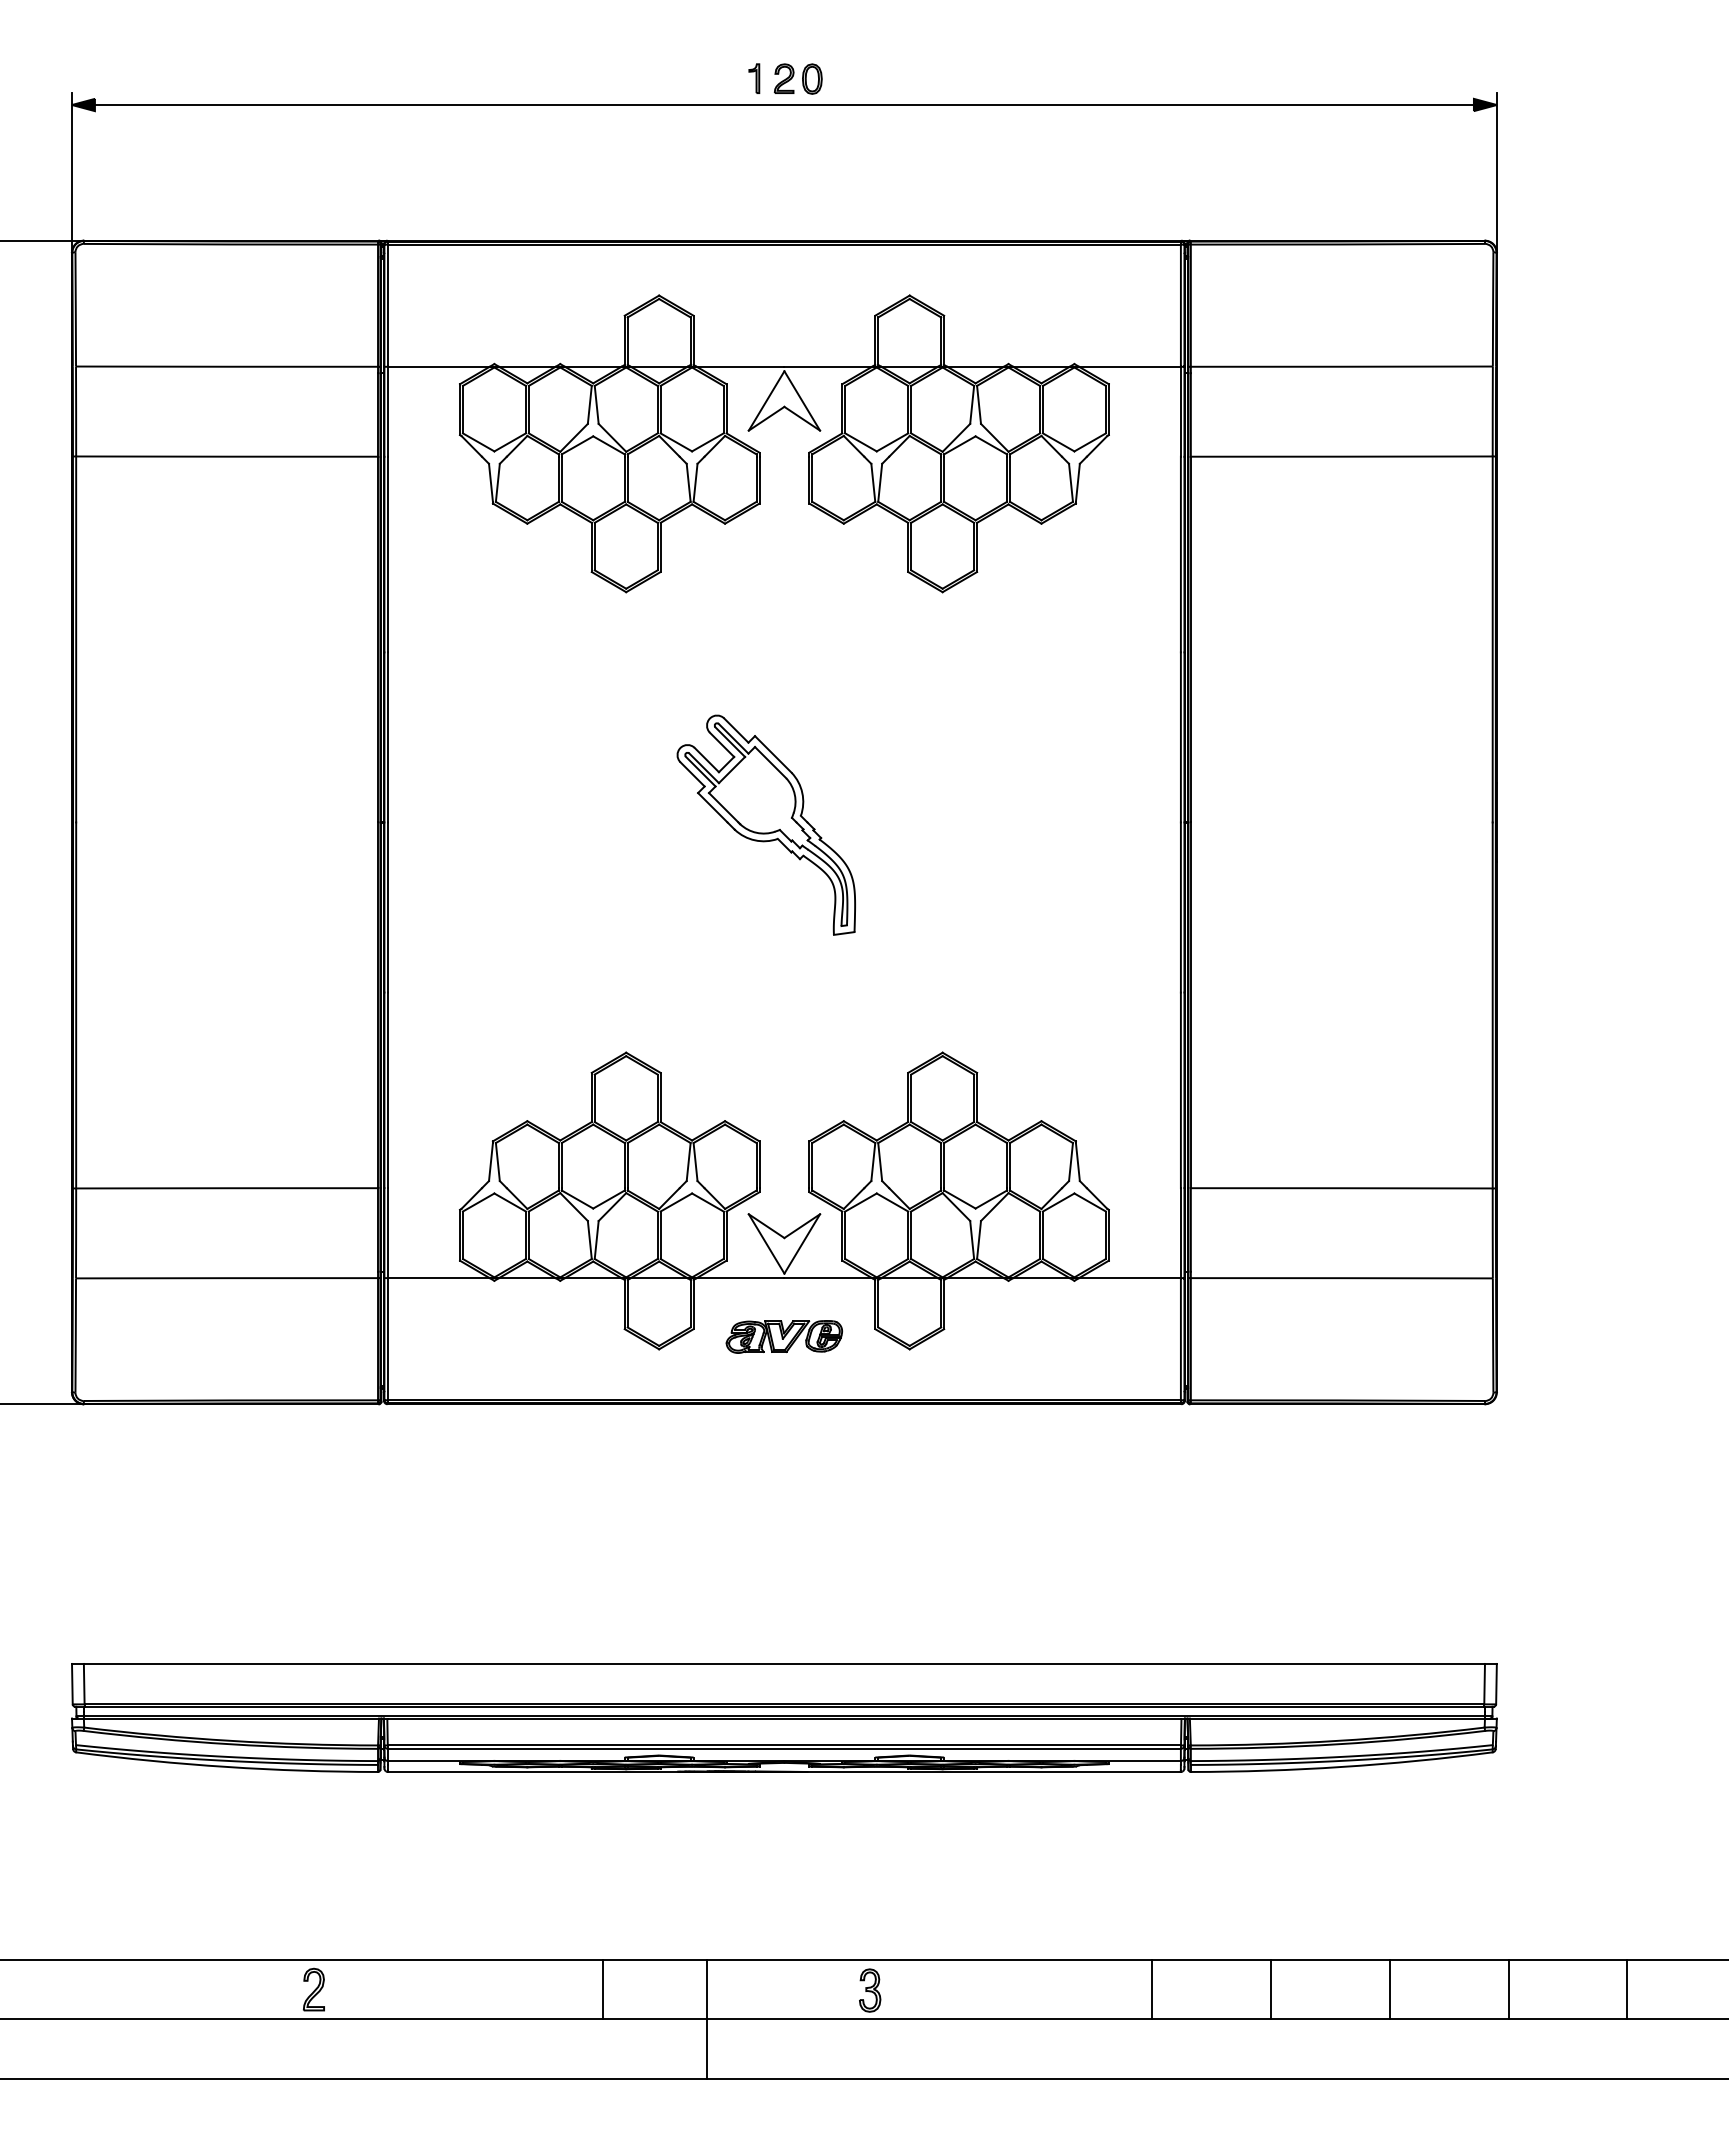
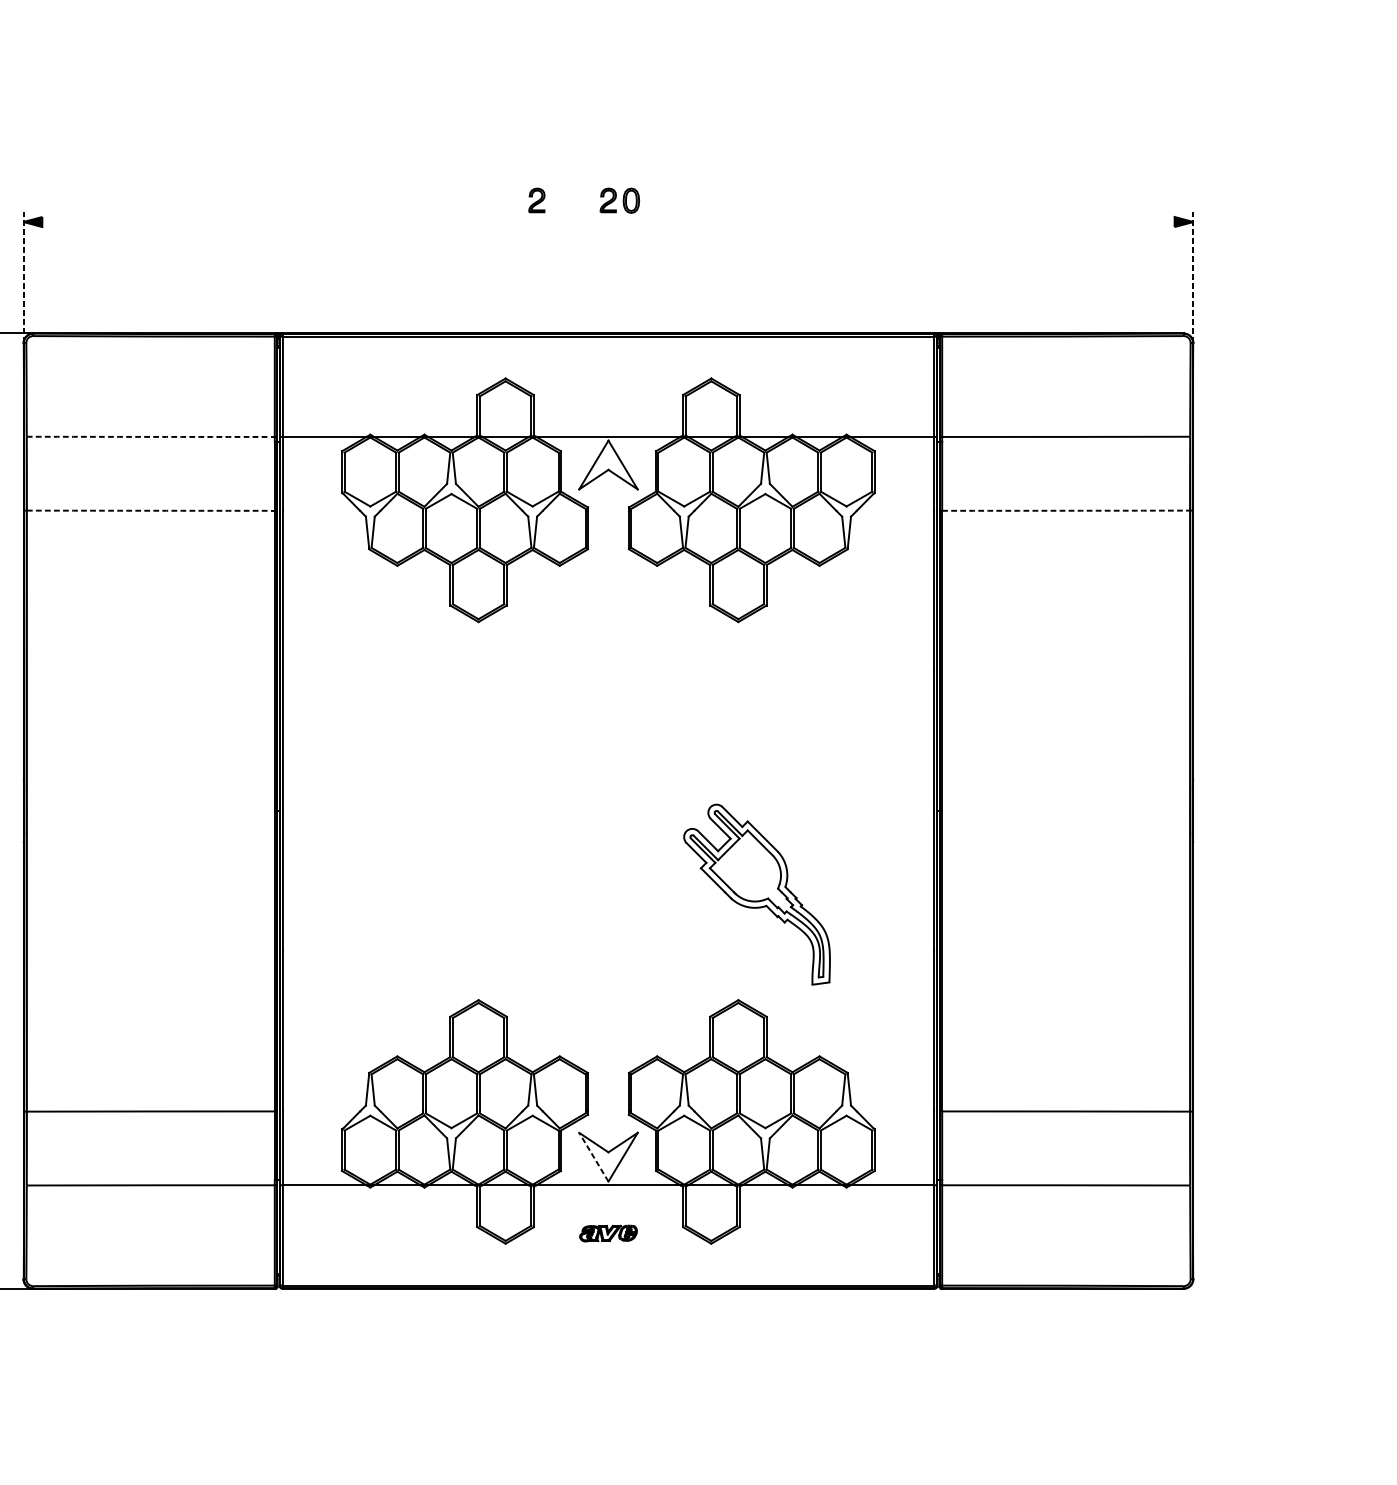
part: (696, 78) -> (536, 200), added
part: (754, 78) -> (583, 200), removed
line: (783, 105) -> (607, 222), removed
line: (72, 172) -> (23, 277), solid -> dashed
line: (1496, 172) -> (1193, 277), solid -> dashed
arc: (227, 366) -> (151, 436), solid -> dashed
arc: (227, 456) -> (151, 510), solid -> dashed
arc: (1341, 456) -> (1065, 510), solid -> dashed
part: (765, 824) -> (756, 894), moved
line: (766, 1243) -> (593, 1156), solid -> dashed
part: (784, 1336) -> (608, 1233), size x0.6

